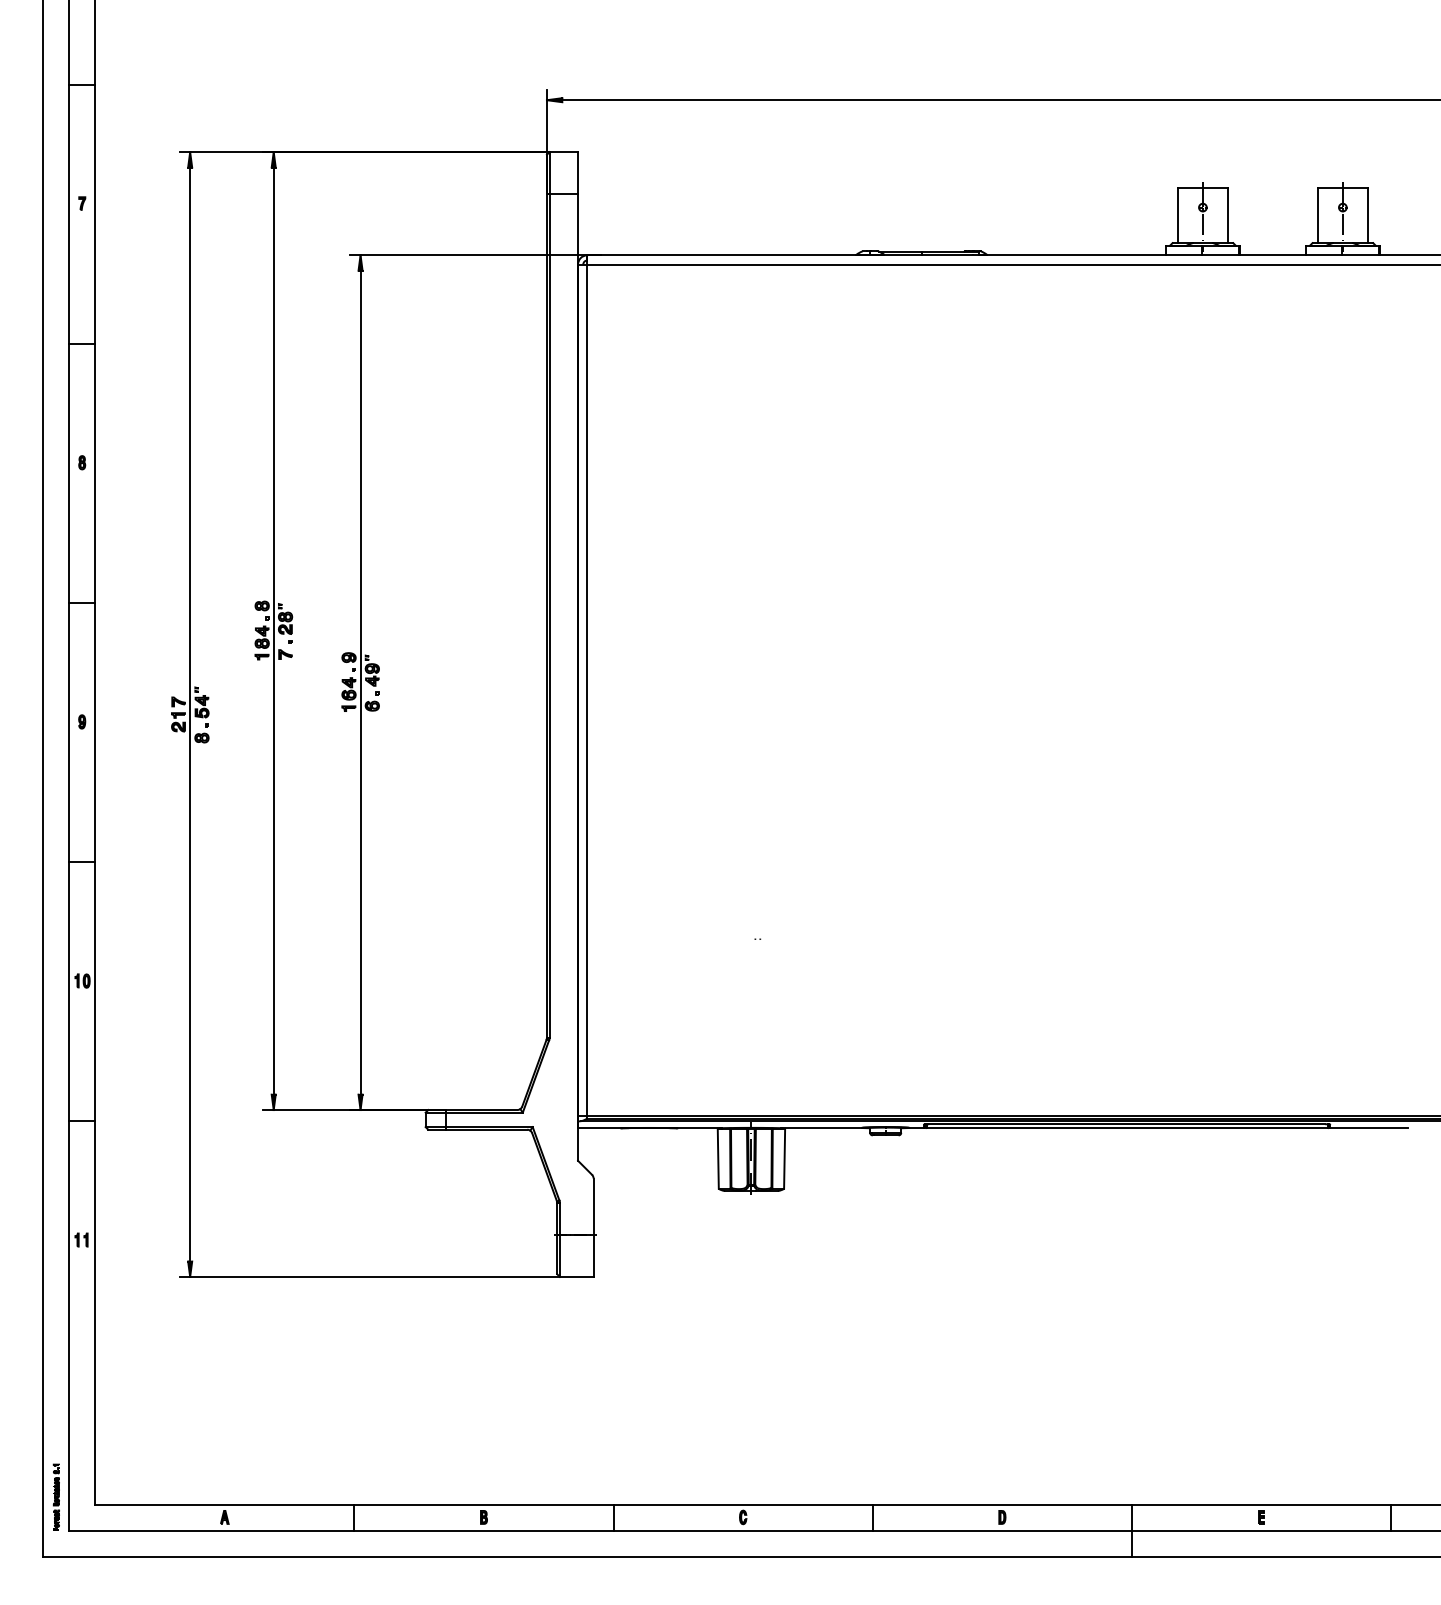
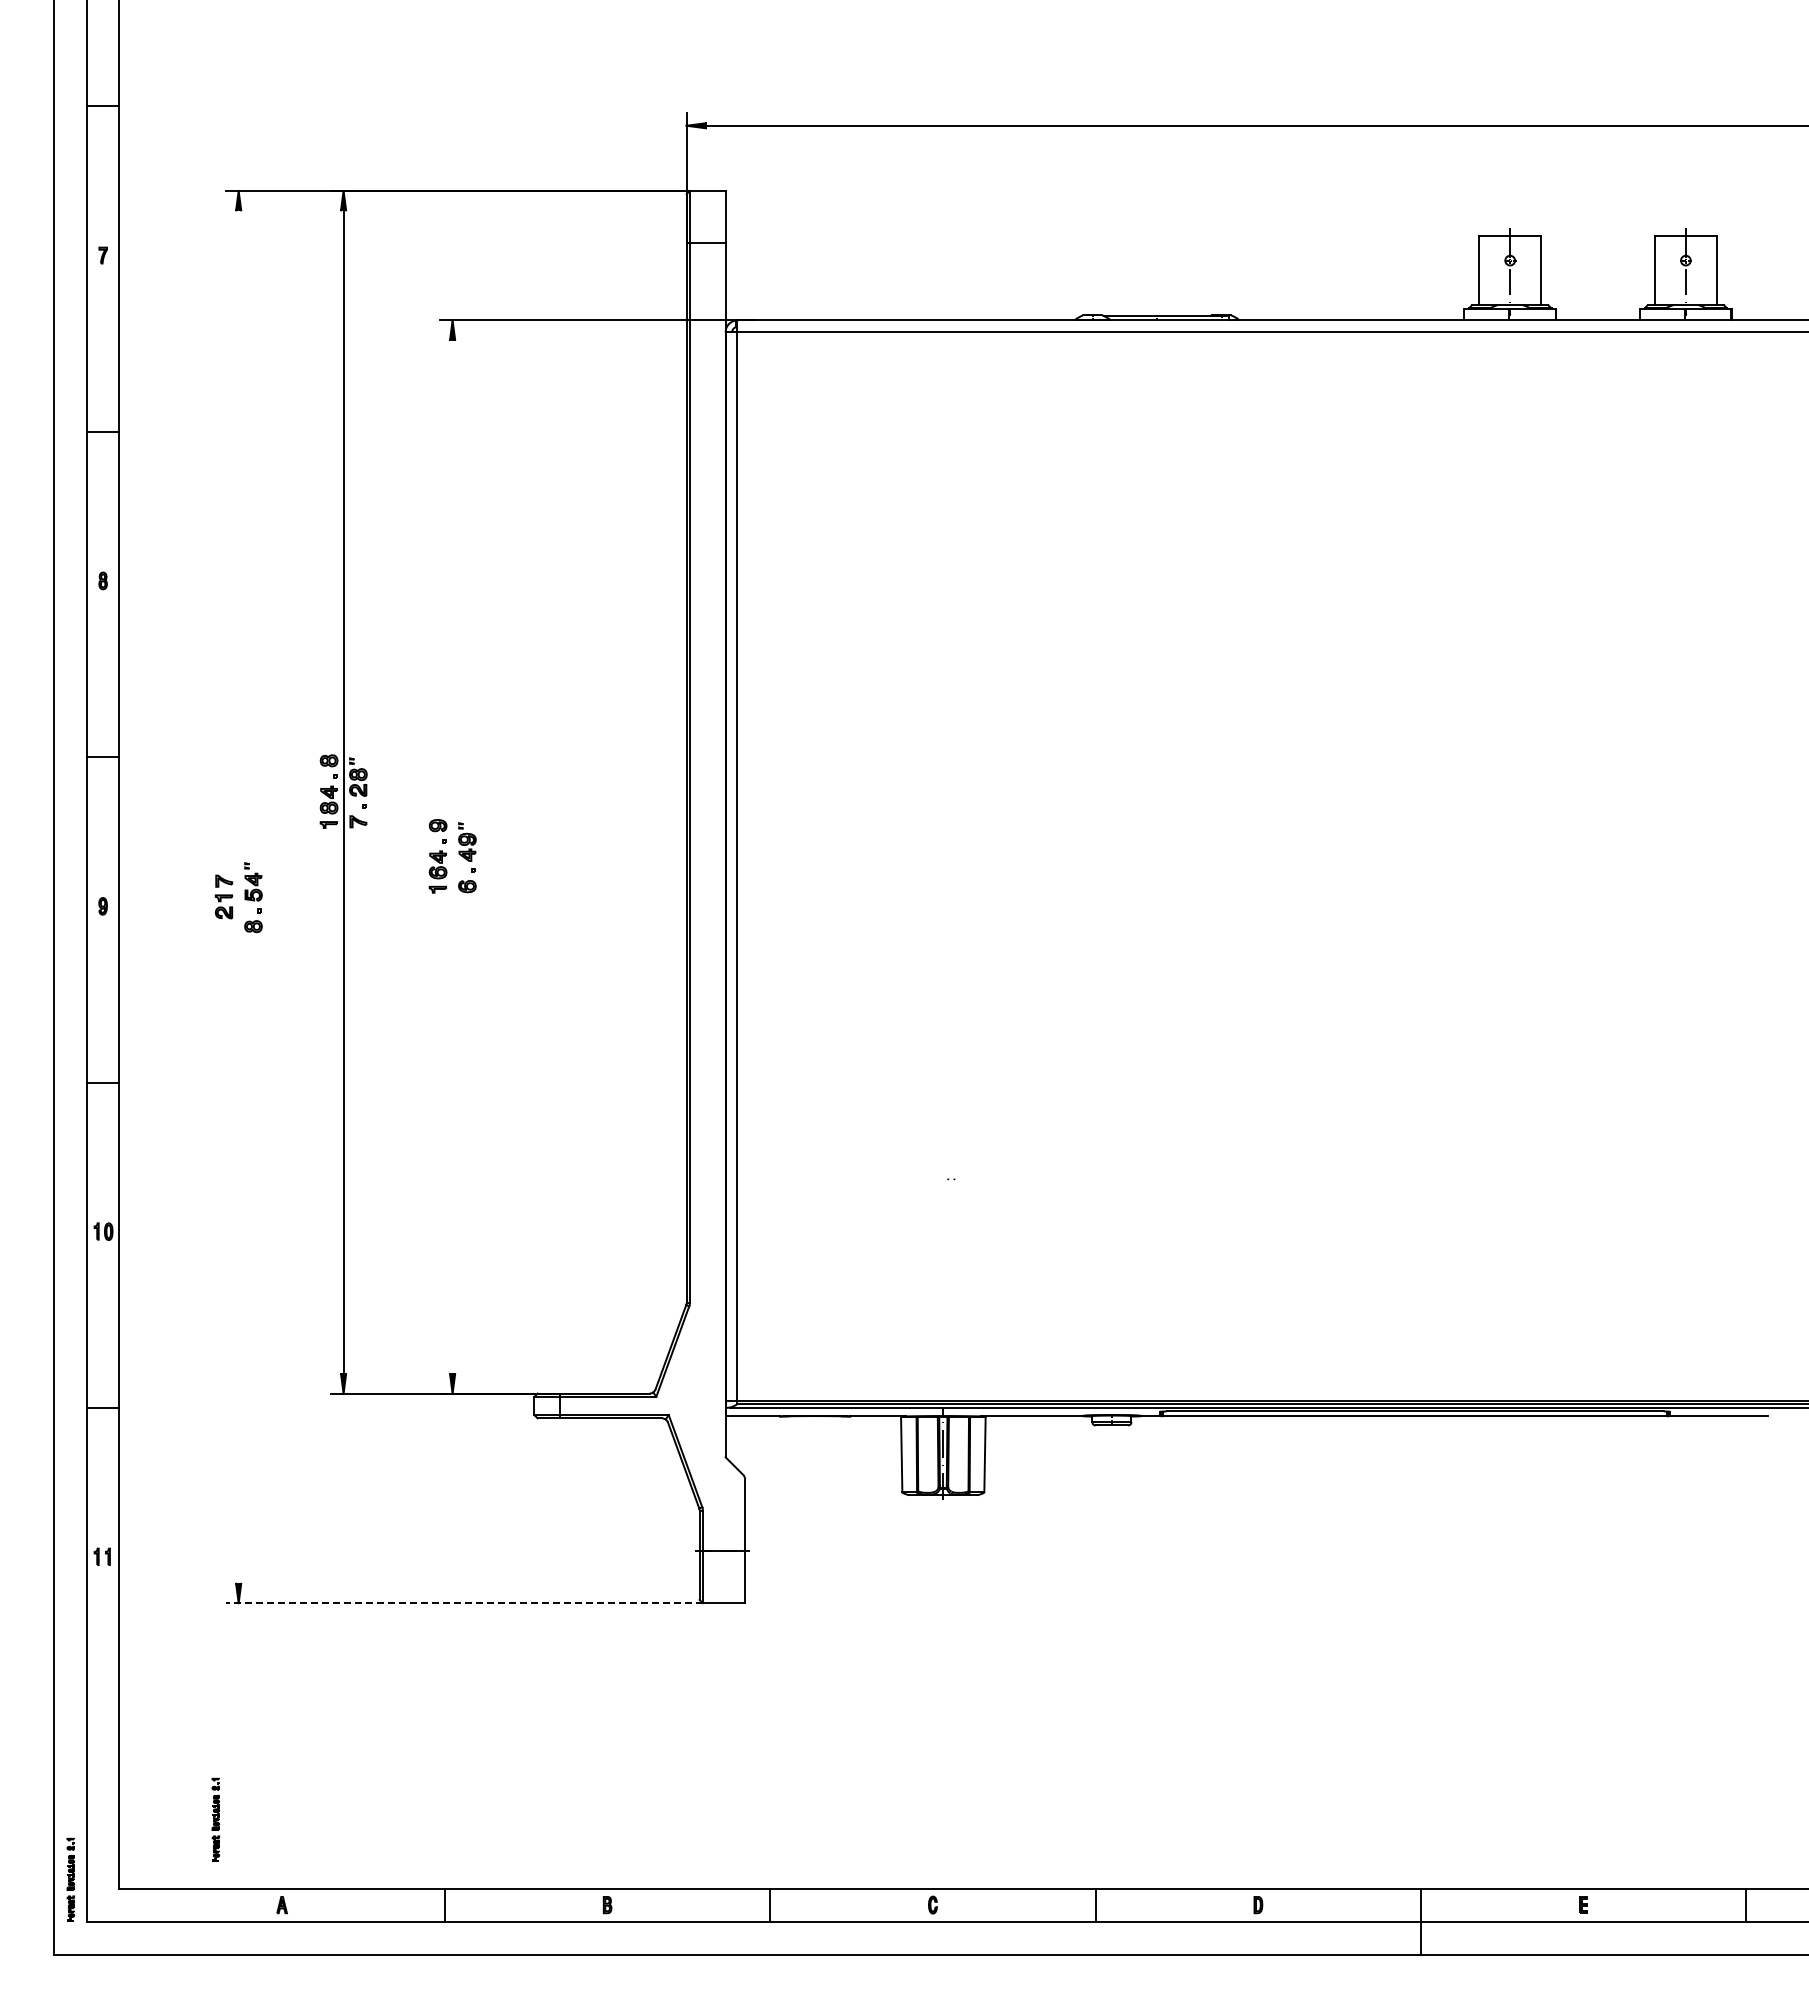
line: (360, 682) -> (452, 856), removed
line: (190, 714) -> (238, 896), removed
line: (370, 1277) -> (464, 1603), solid -> dashed
part: (171, 1449) -> (215, 1819), added

